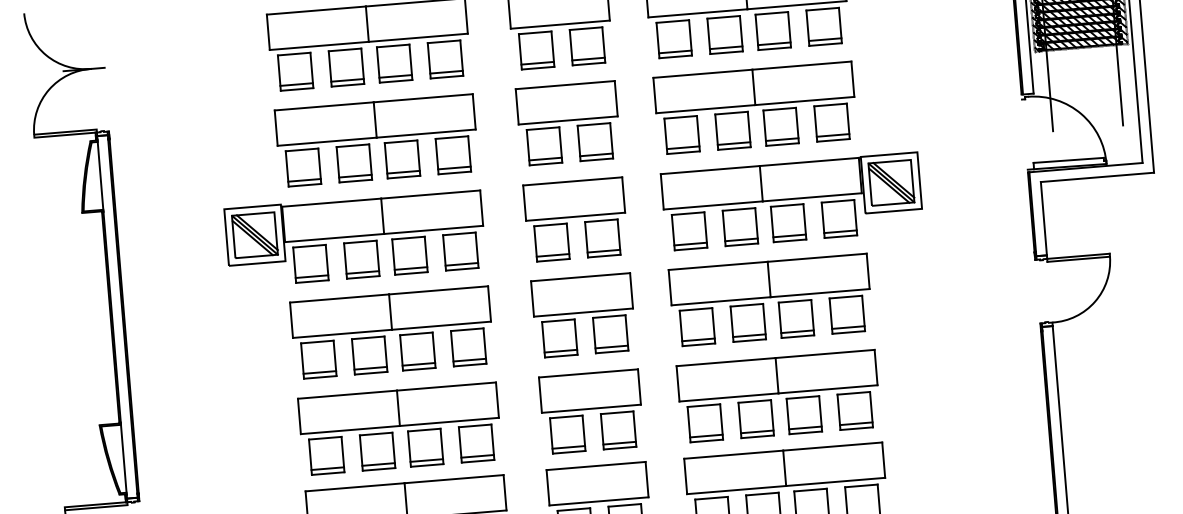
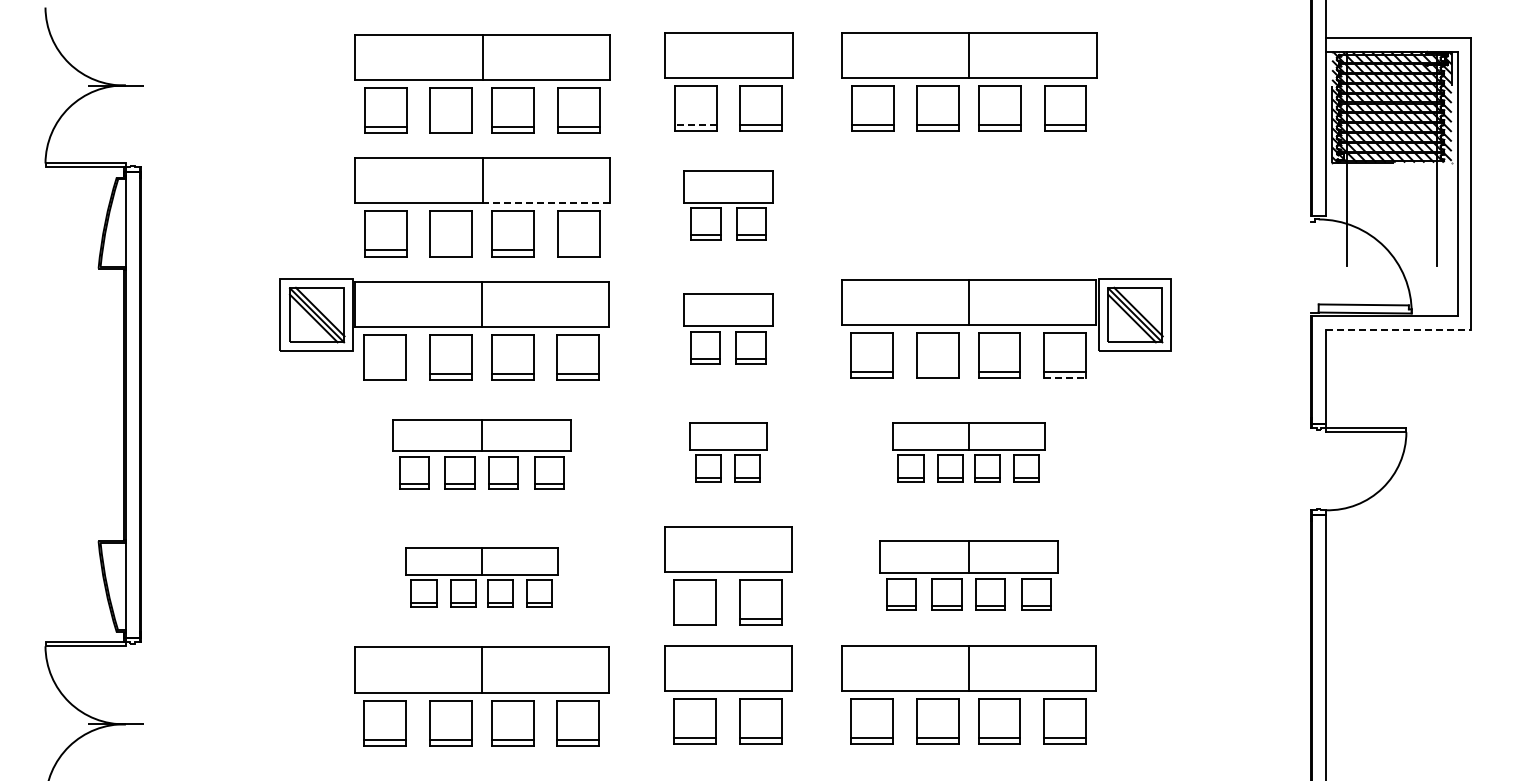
line: (537, 63) -> (695, 125), solid -> dashed
line: (347, 80) -> (451, 127), removed
part: (755, 108) -> (969, 205), removed
part: (568, 123) -> (728, 205), size x0.7
line: (426, 133) -> (546, 203), solid -> dashed
line: (454, 168) -> (578, 250), removed
line: (355, 176) -> (451, 250), removed
line: (1097, 177) -> (1398, 329), solid -> dashed
part: (576, 219) -> (728, 328), size x0.7
line: (840, 236) -> (1064, 378), solid -> dashed
line: (741, 240) -> (937, 372), removed
line: (312, 276) -> (385, 373), removed
part: (770, 300) -> (968, 452), size x0.6
part: (583, 315) -> (728, 452), size x0.6
part: (391, 332) -> (481, 453), size x0.7
part: (778, 396) -> (968, 575), size x0.7
part: (399, 428) -> (481, 577), size x0.6
line: (568, 447) -> (695, 618), removed

